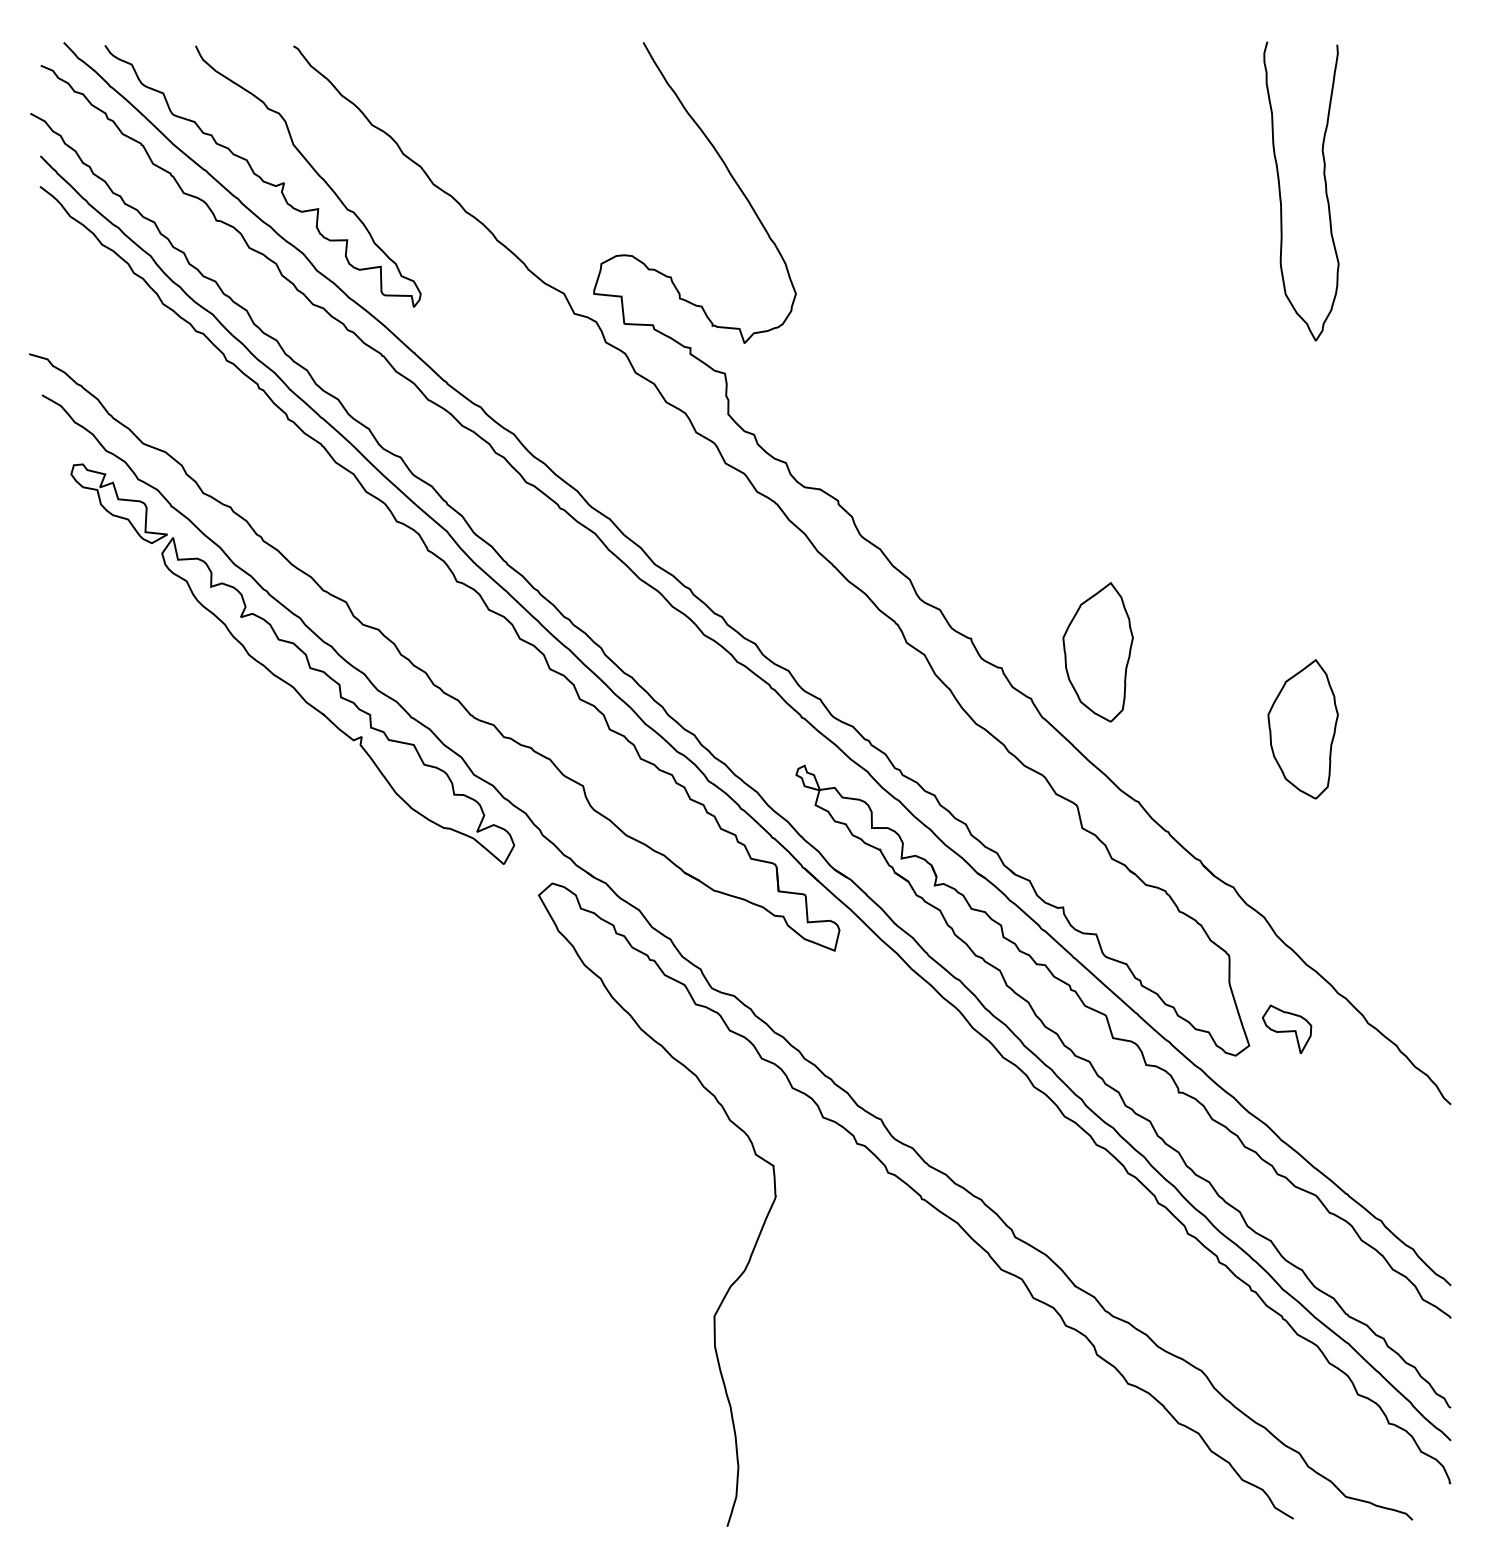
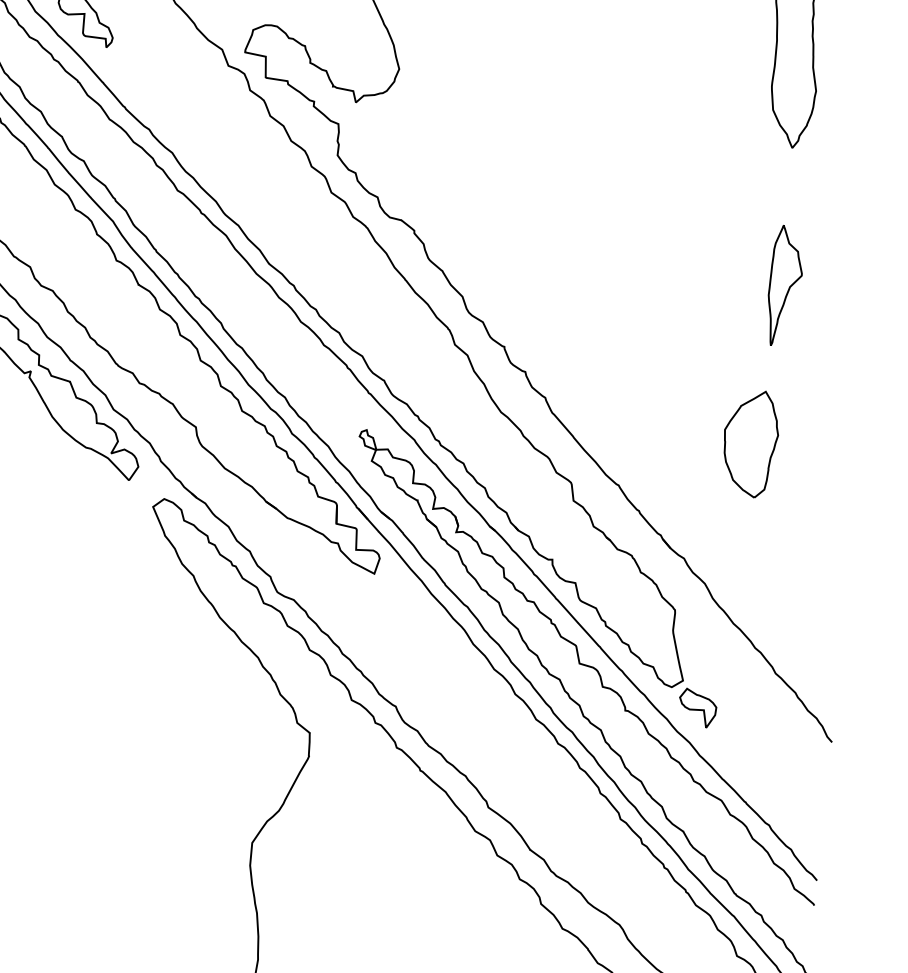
part: (1325, 520) -> (784, 286), added
part: (1097, 652) -> (599, 367), removed
part: (1286, 1028) -> (697, 707), moved

